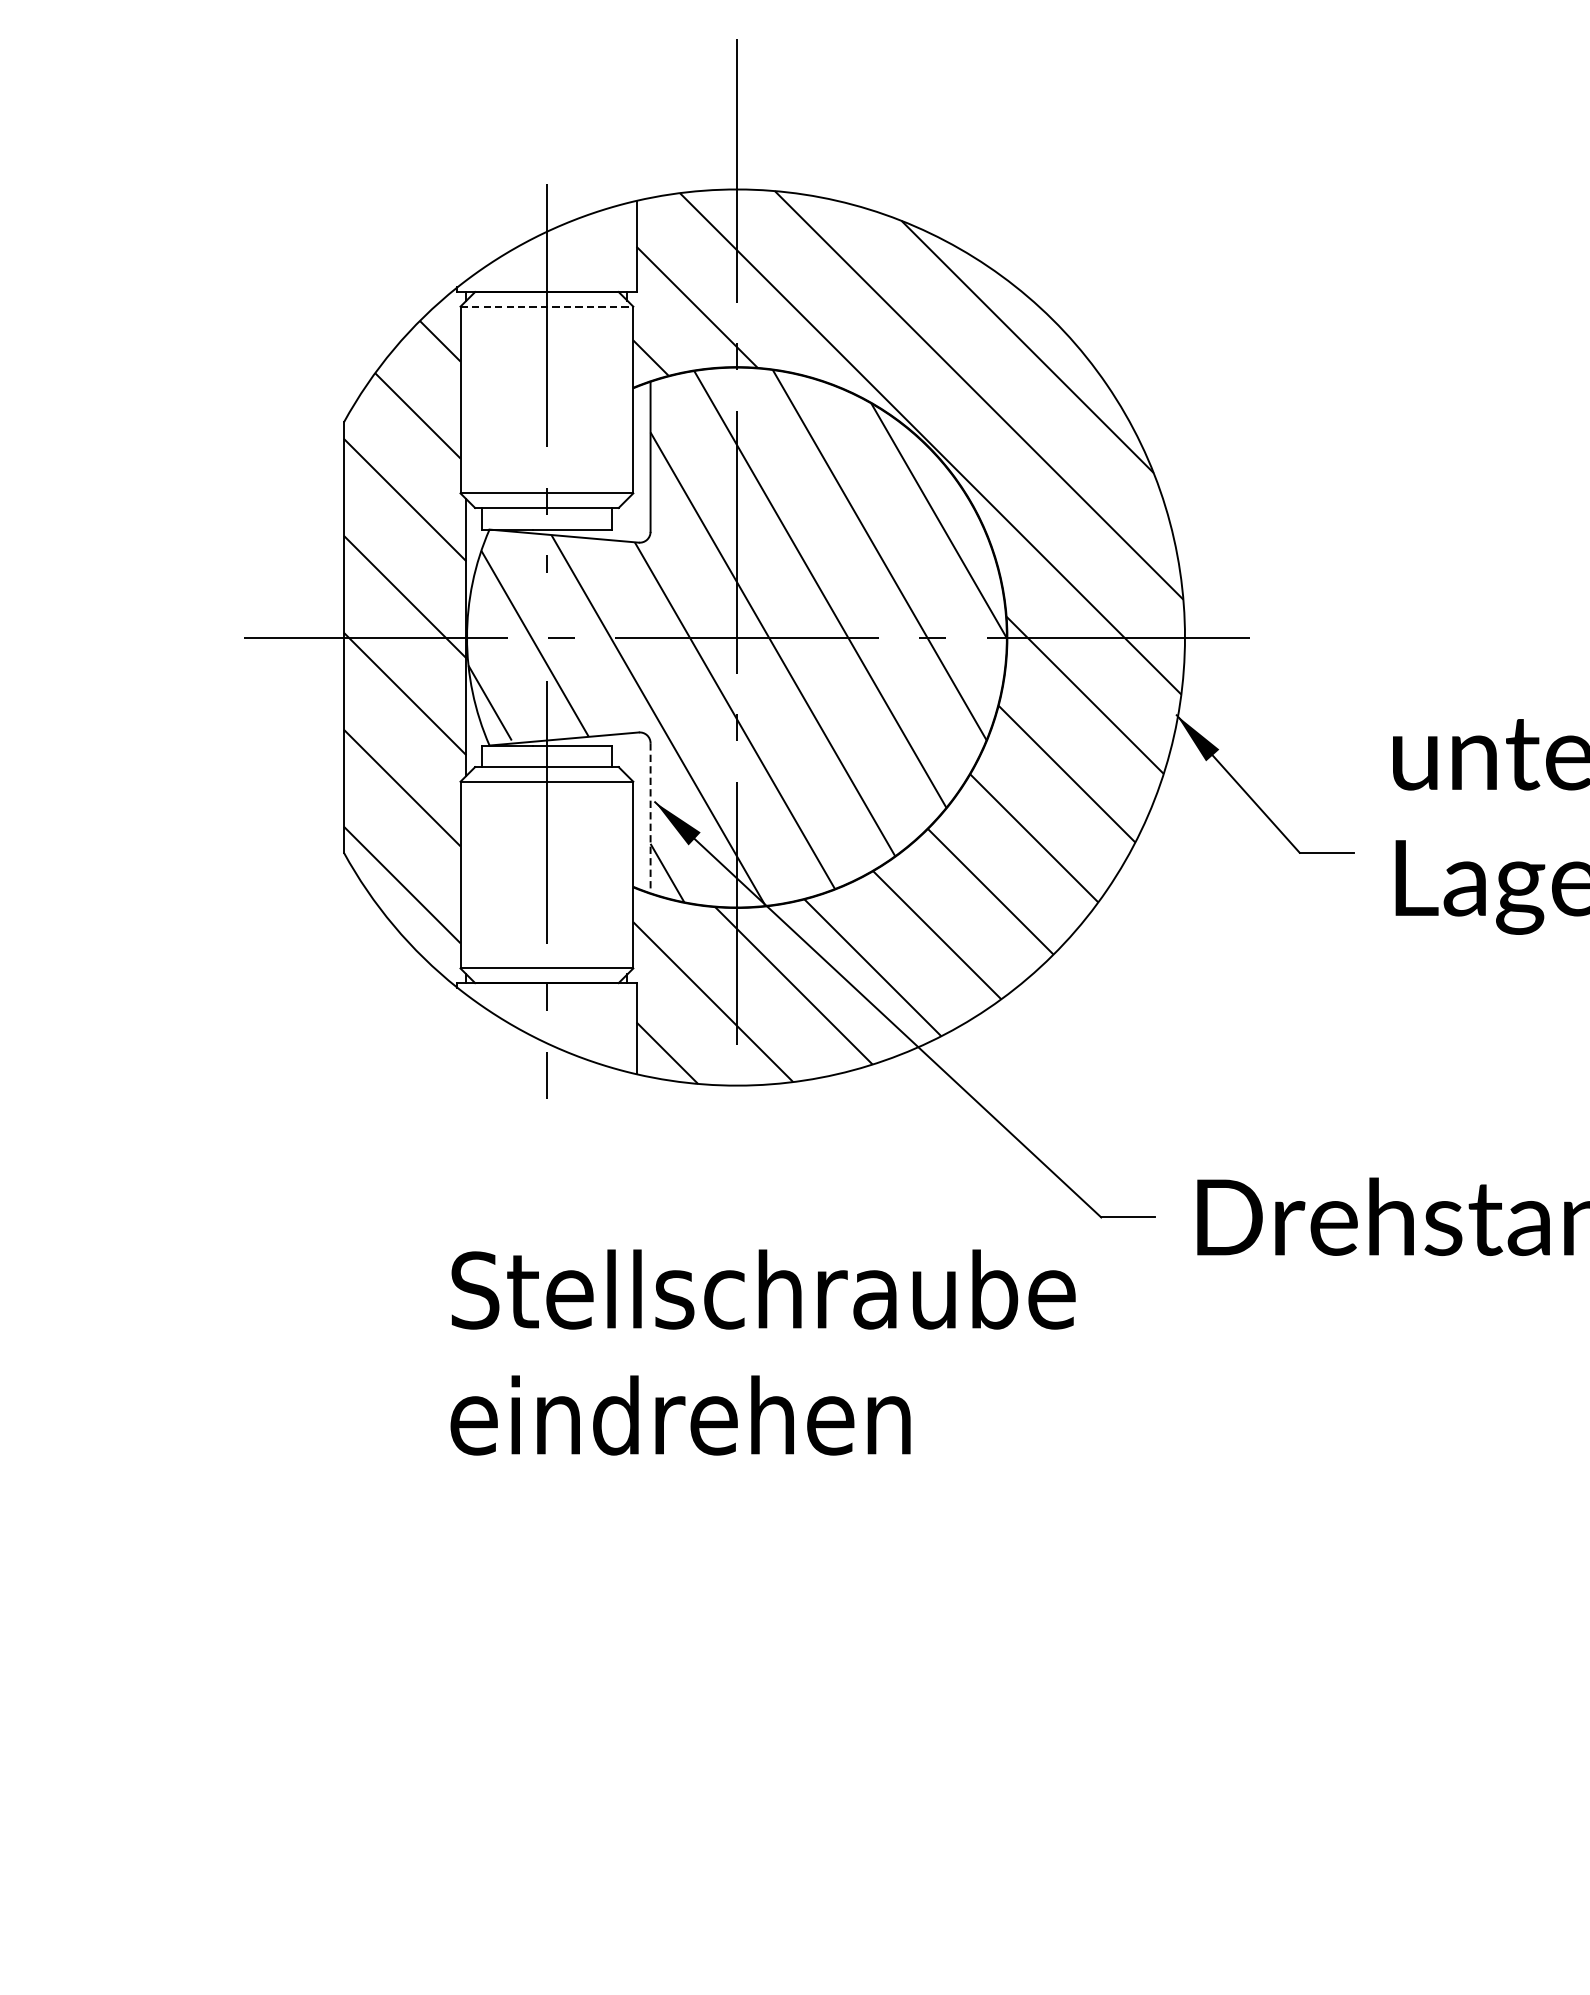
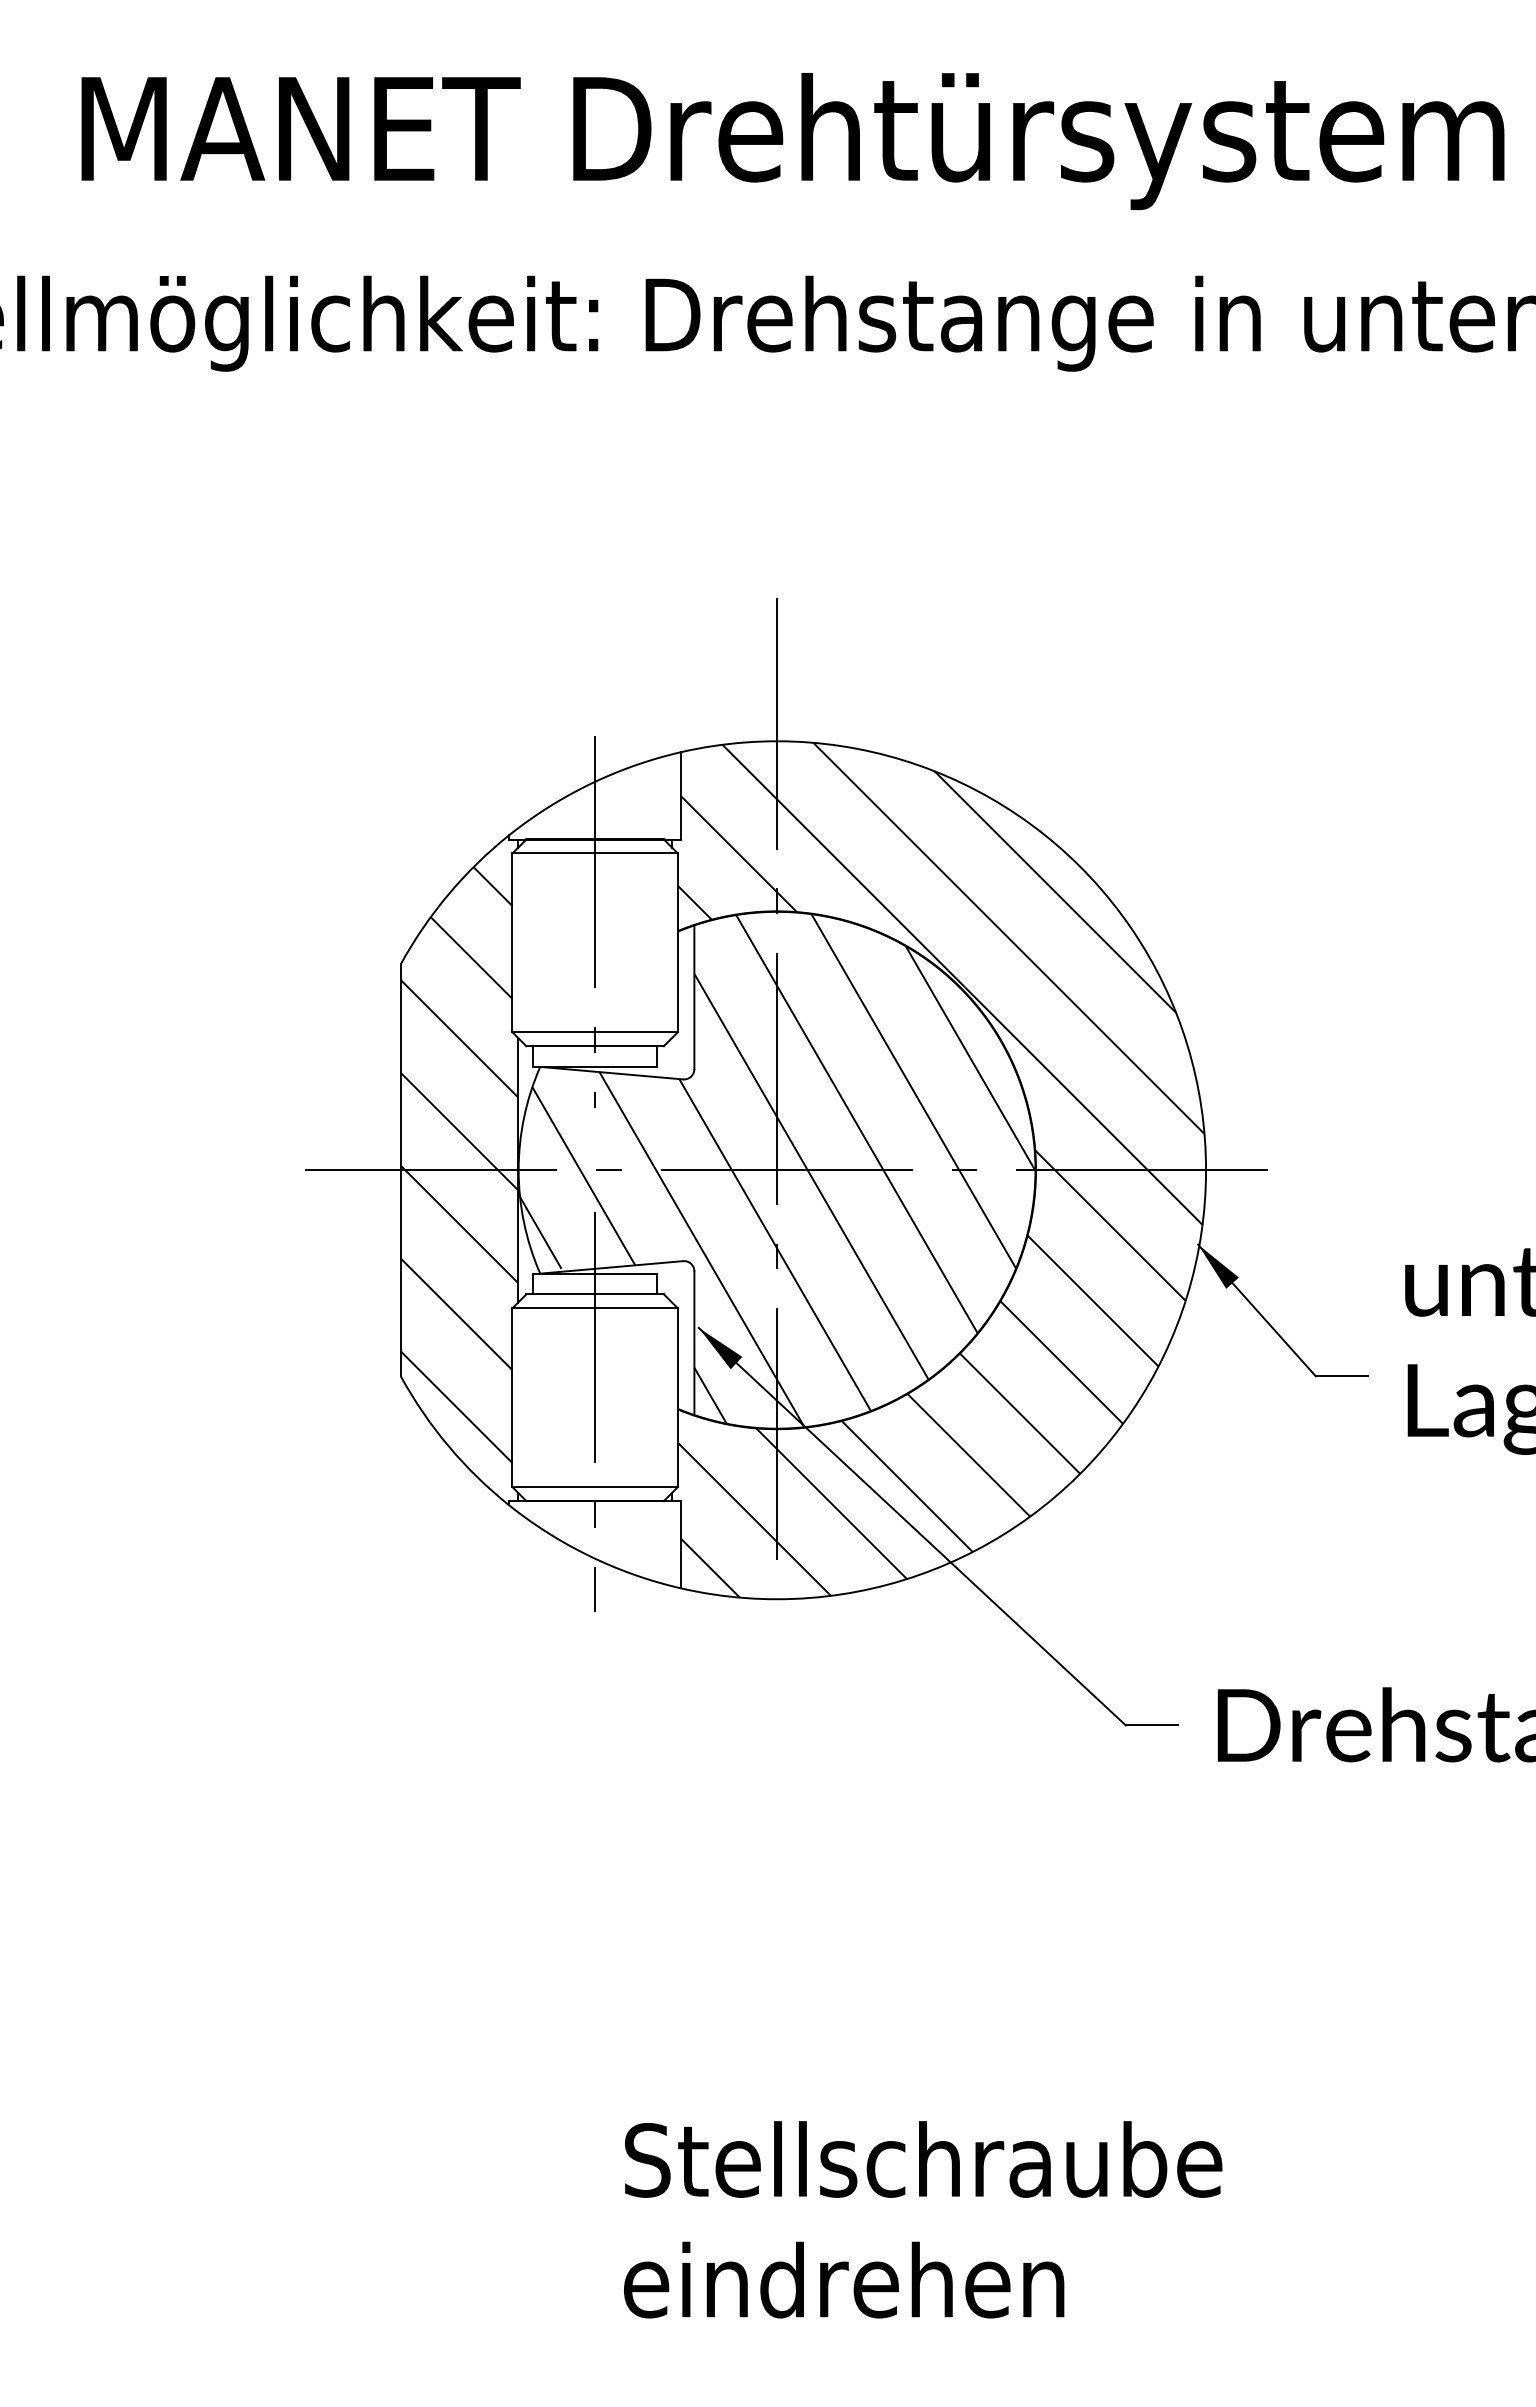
line: (547, 306) -> (595, 853), dashed -> solid
line: (650, 818) -> (694, 1343), dashed -> solid
text: (763, 1352) -> (923, 2219), moved

